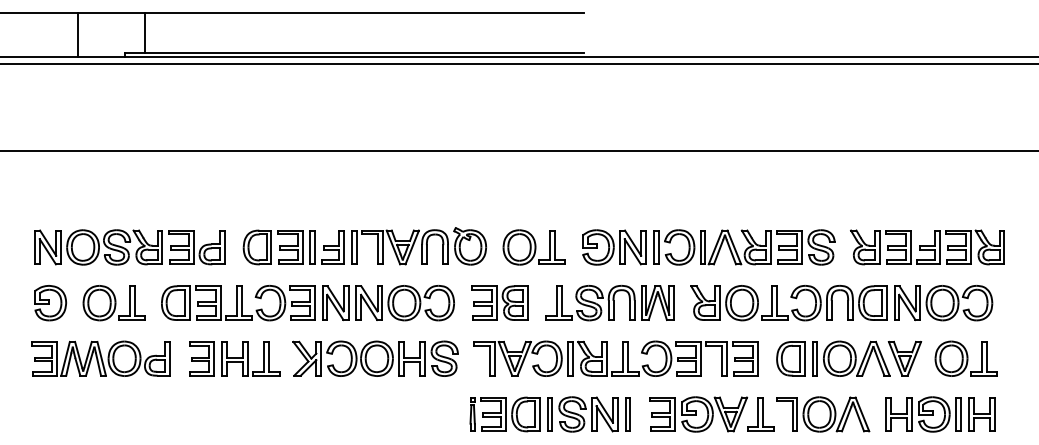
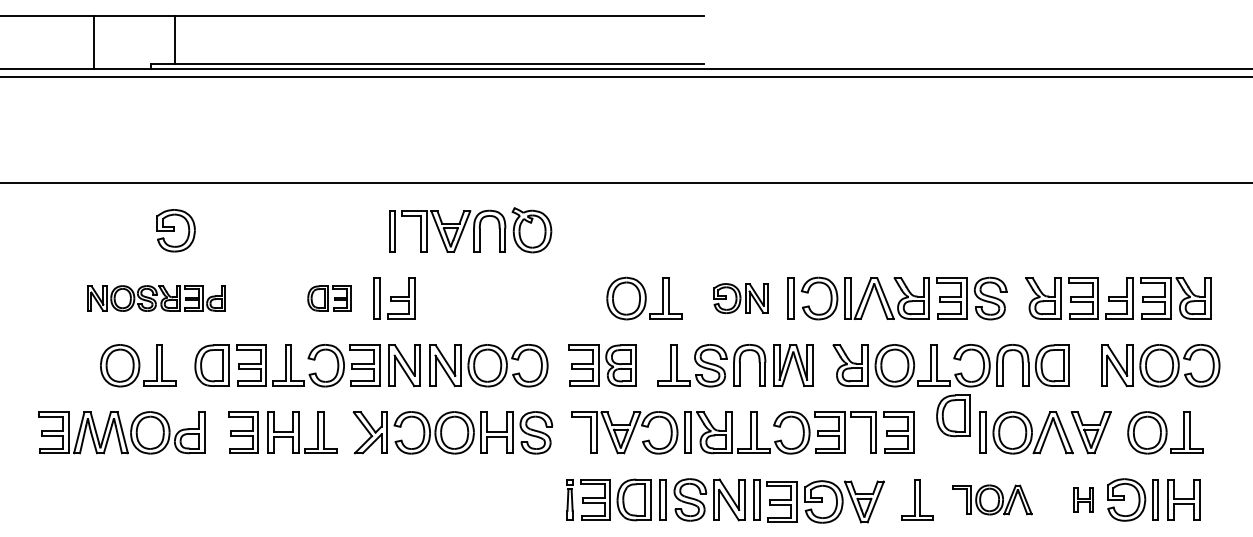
part: (419, 246) -> (470, 230), moved
part: (129, 247) -> (156, 298), size x0.6
part: (273, 247) -> (329, 298), size x0.6
part: (614, 247) -> (740, 298), size x0.7
part: (50, 302) -> (175, 230), moved
part: (943, 302) -> (1160, 365), moved
part: (790, 358) -> (953, 415), moved
part: (698, 414) -> (825, 501), moved
part: (823, 414) -> (992, 499), size x0.7
part: (898, 414) -> (1083, 499), size x0.6

